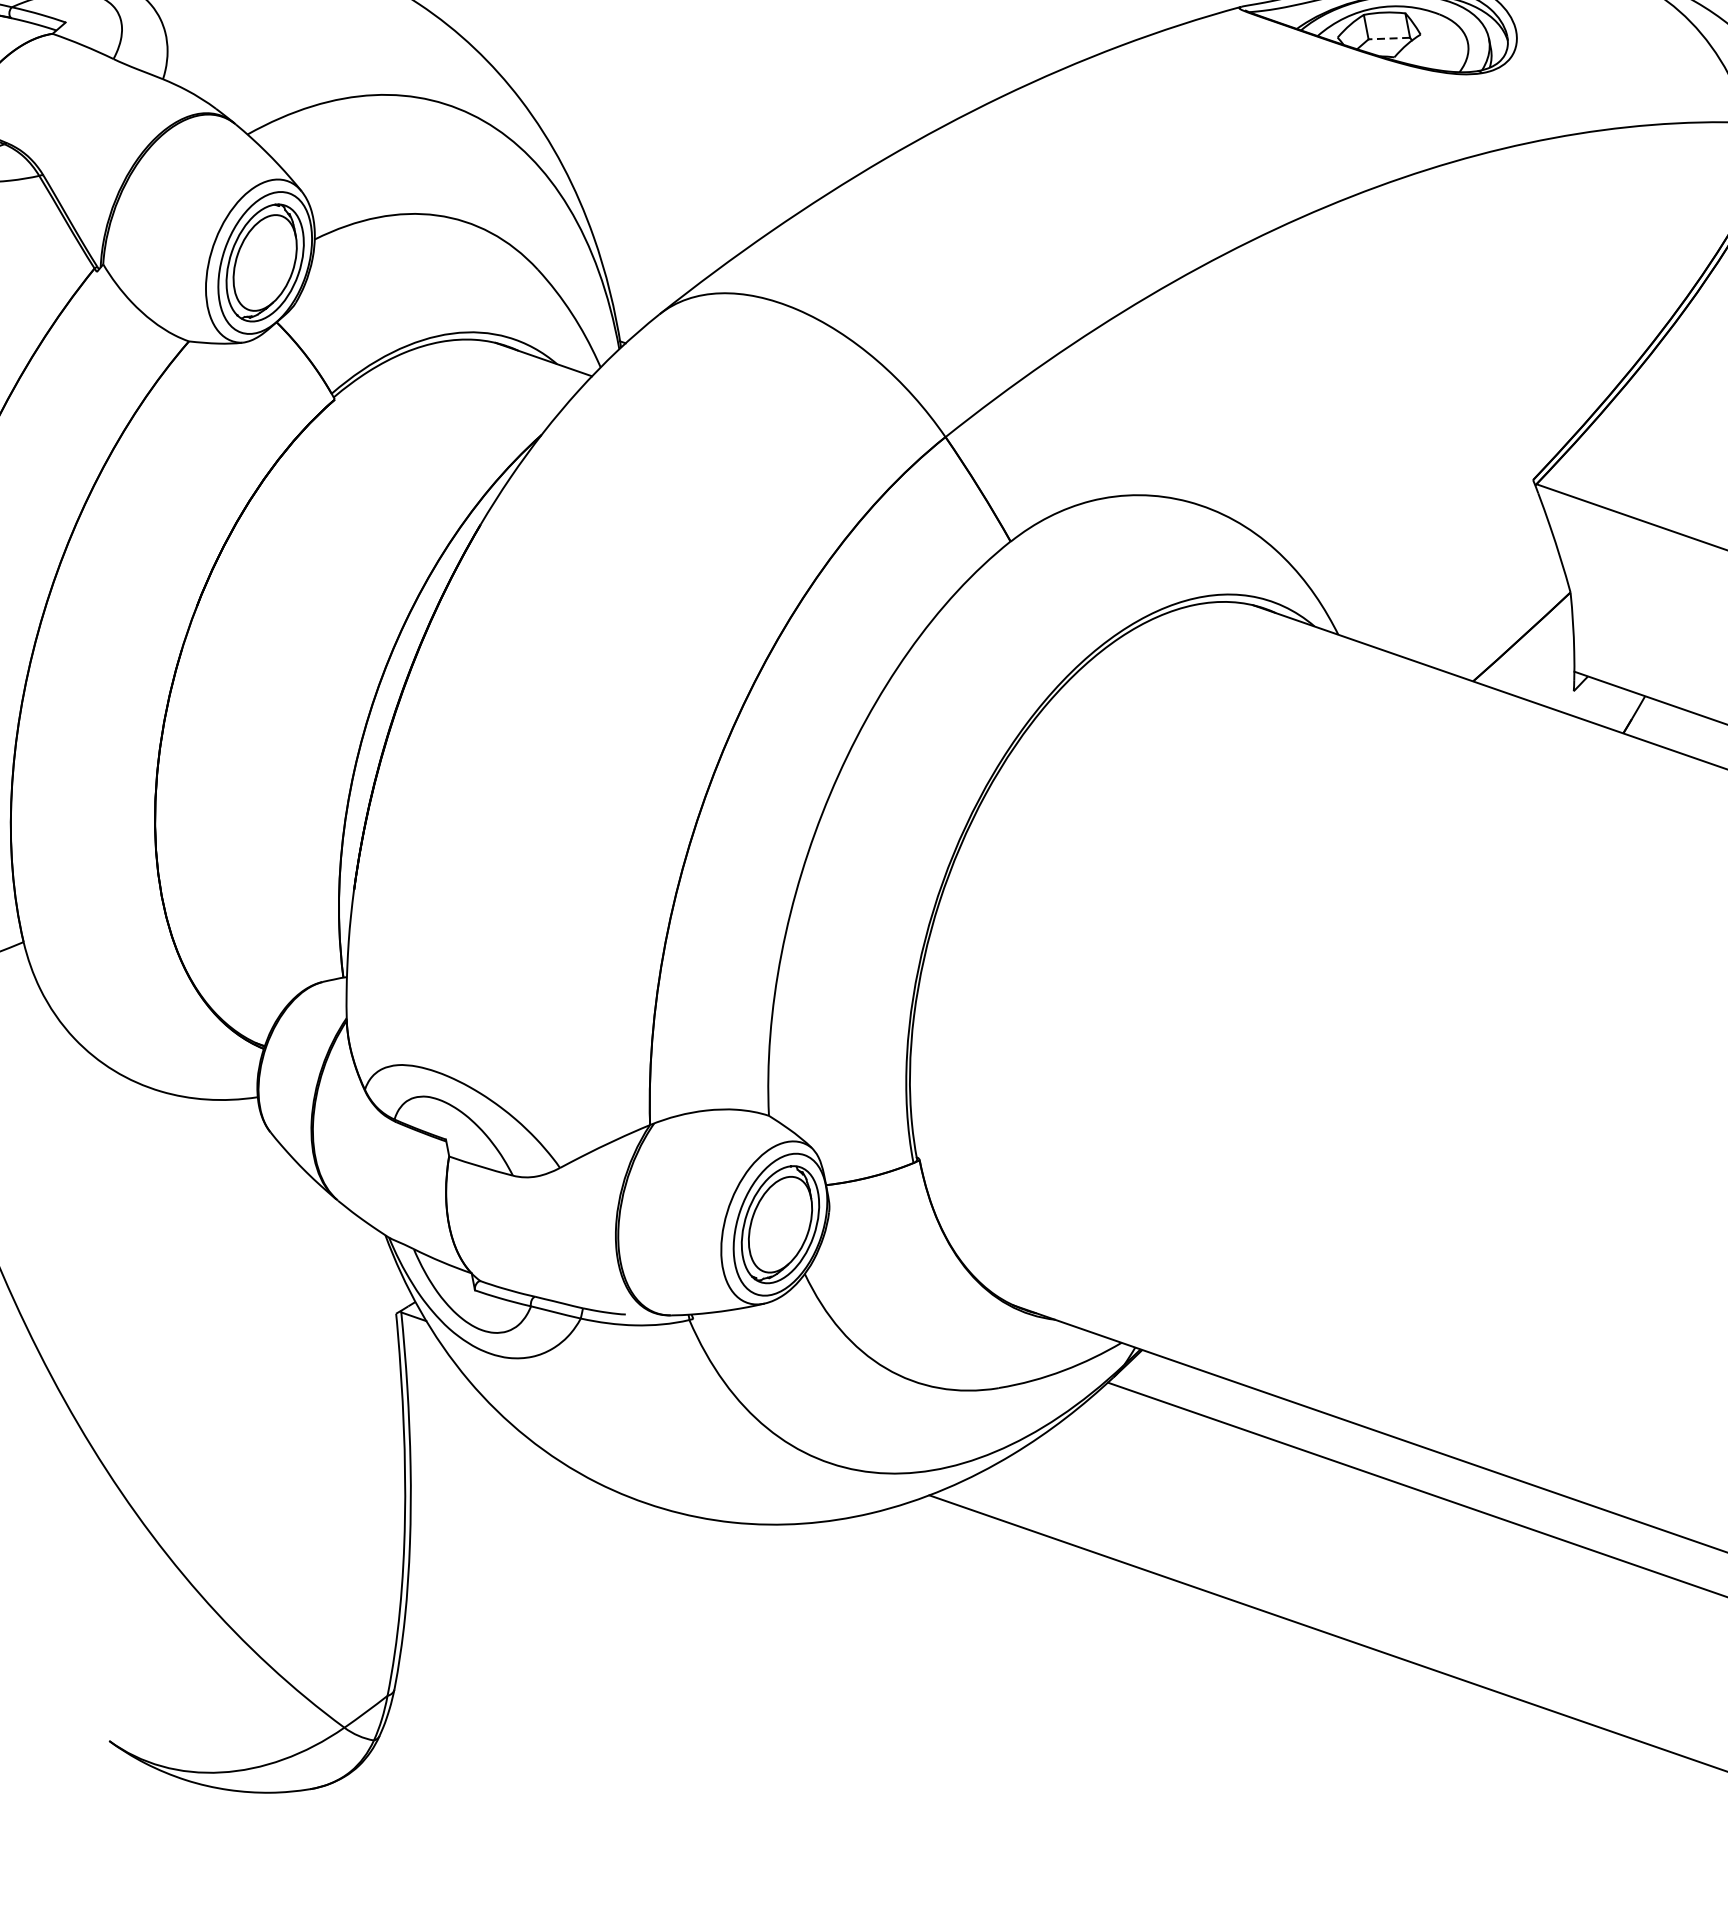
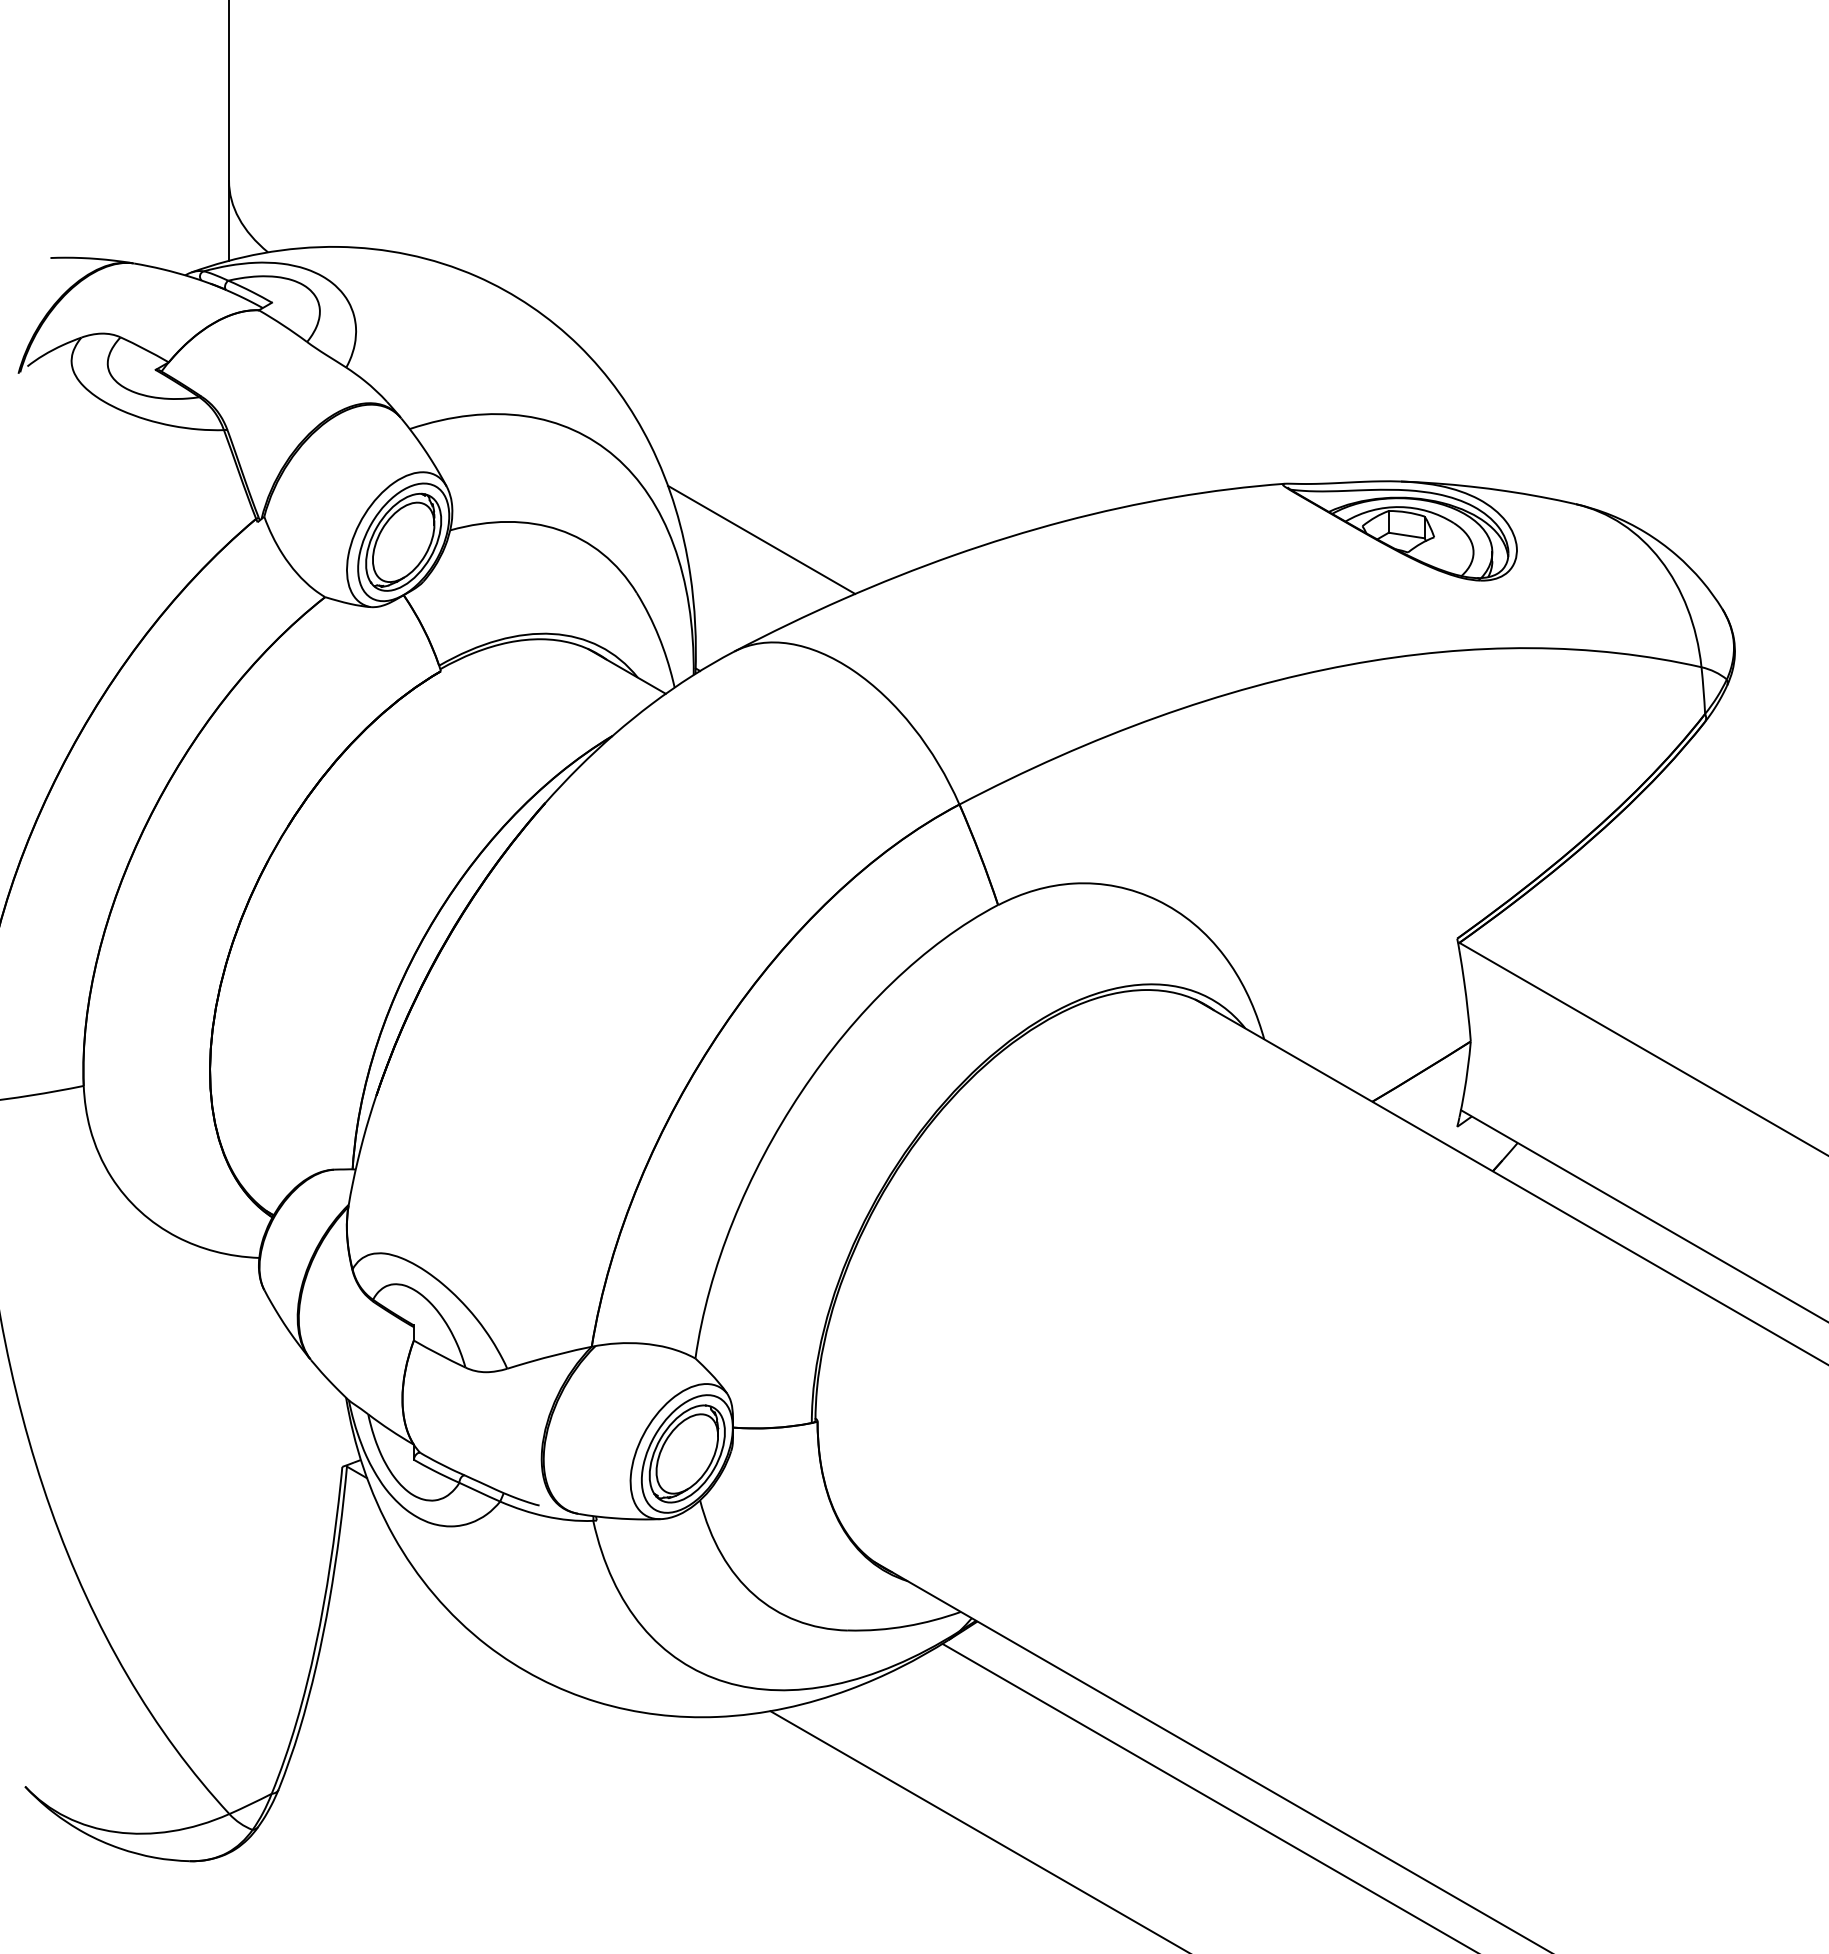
line: (1389, 38) -> (1406, 535), dashed -> solid
line: (666, 182) -> (761, 539), added

